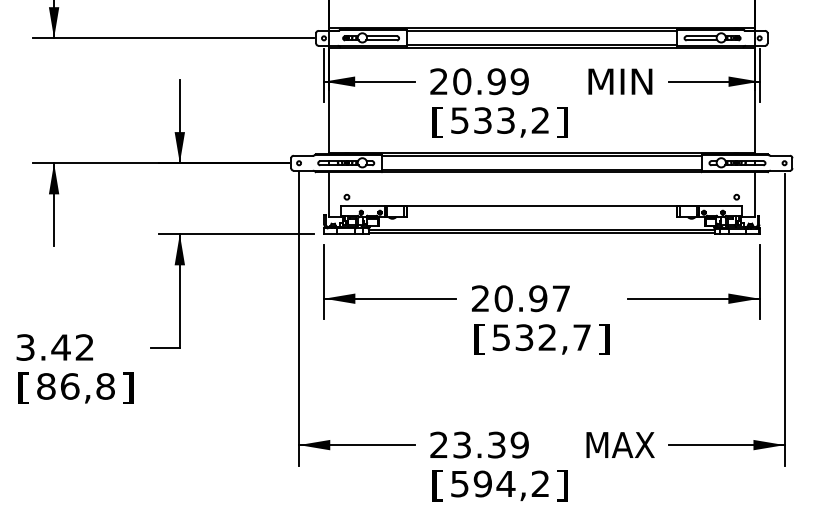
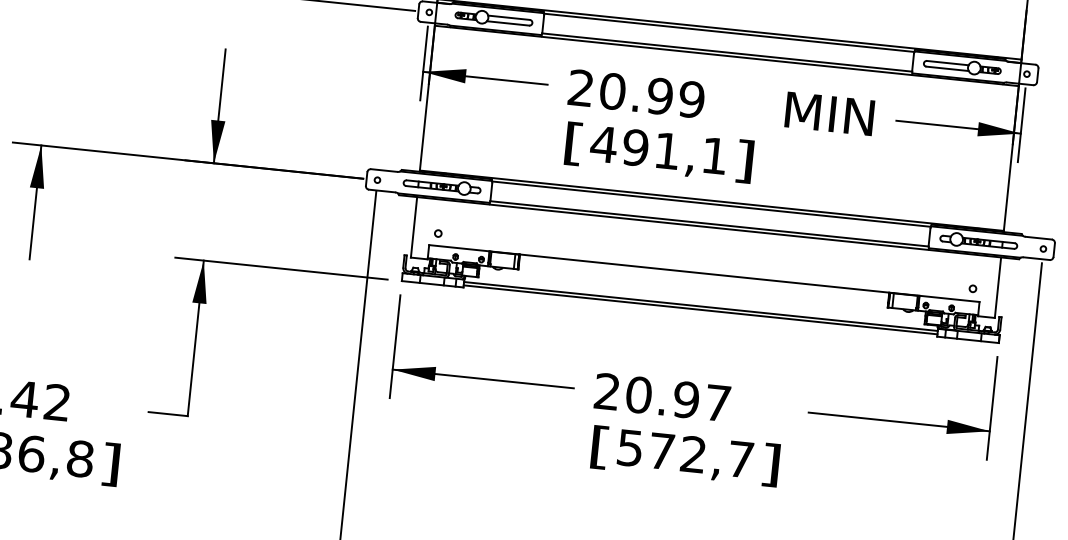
text: (499, 120) -> (658, 149), 533,2 -> 491,1
text: (524, 337) -> (661, 451), 532,7 -> 572,7

